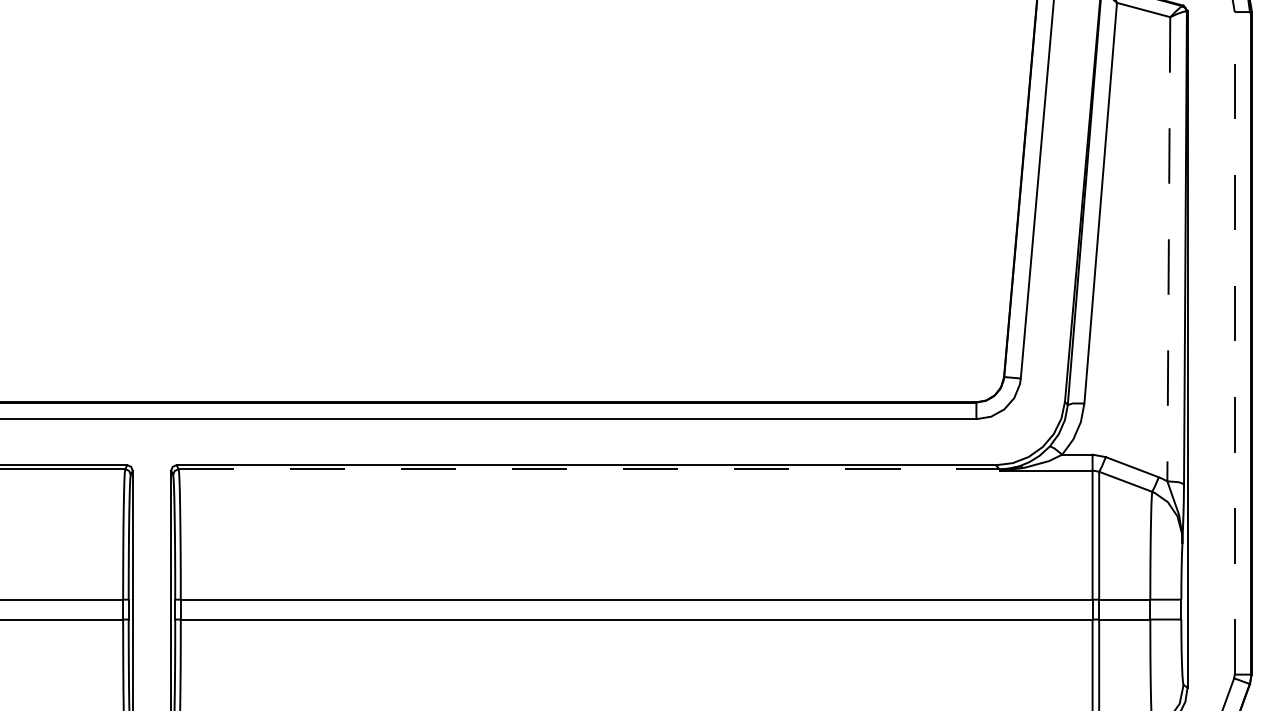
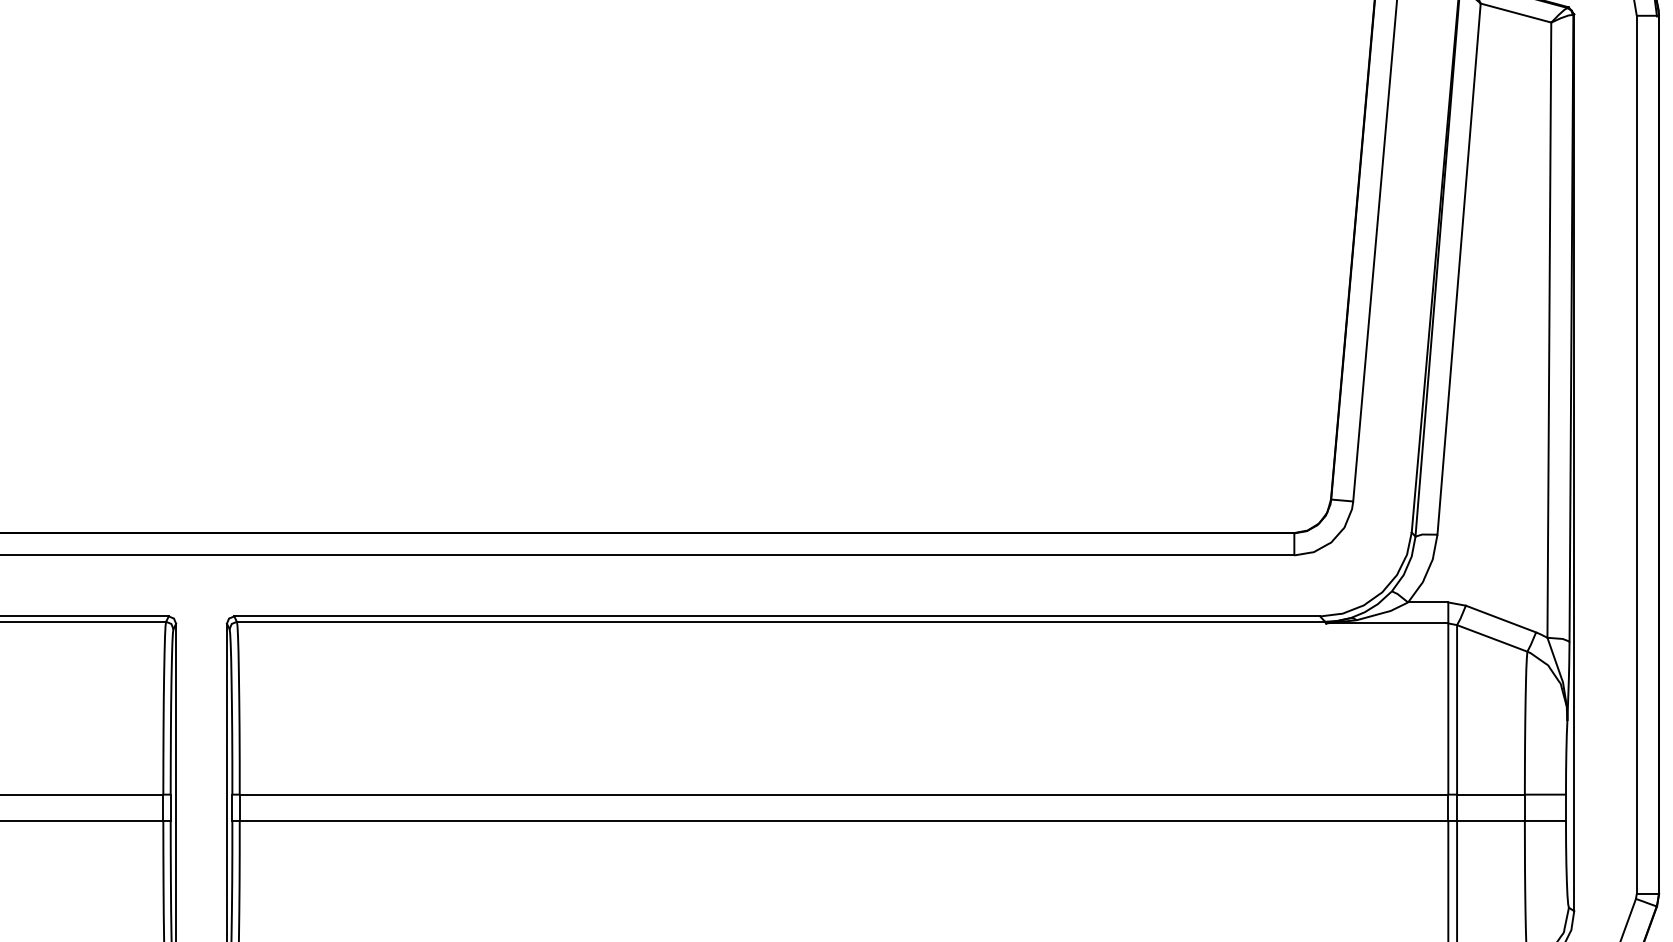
line: (1168, 249) -> (1548, 330), dashed -> solid
line: (1234, 342) -> (1636, 453), dashed -> solid
line: (589, 469) -> (781, 622), dashed -> solid

